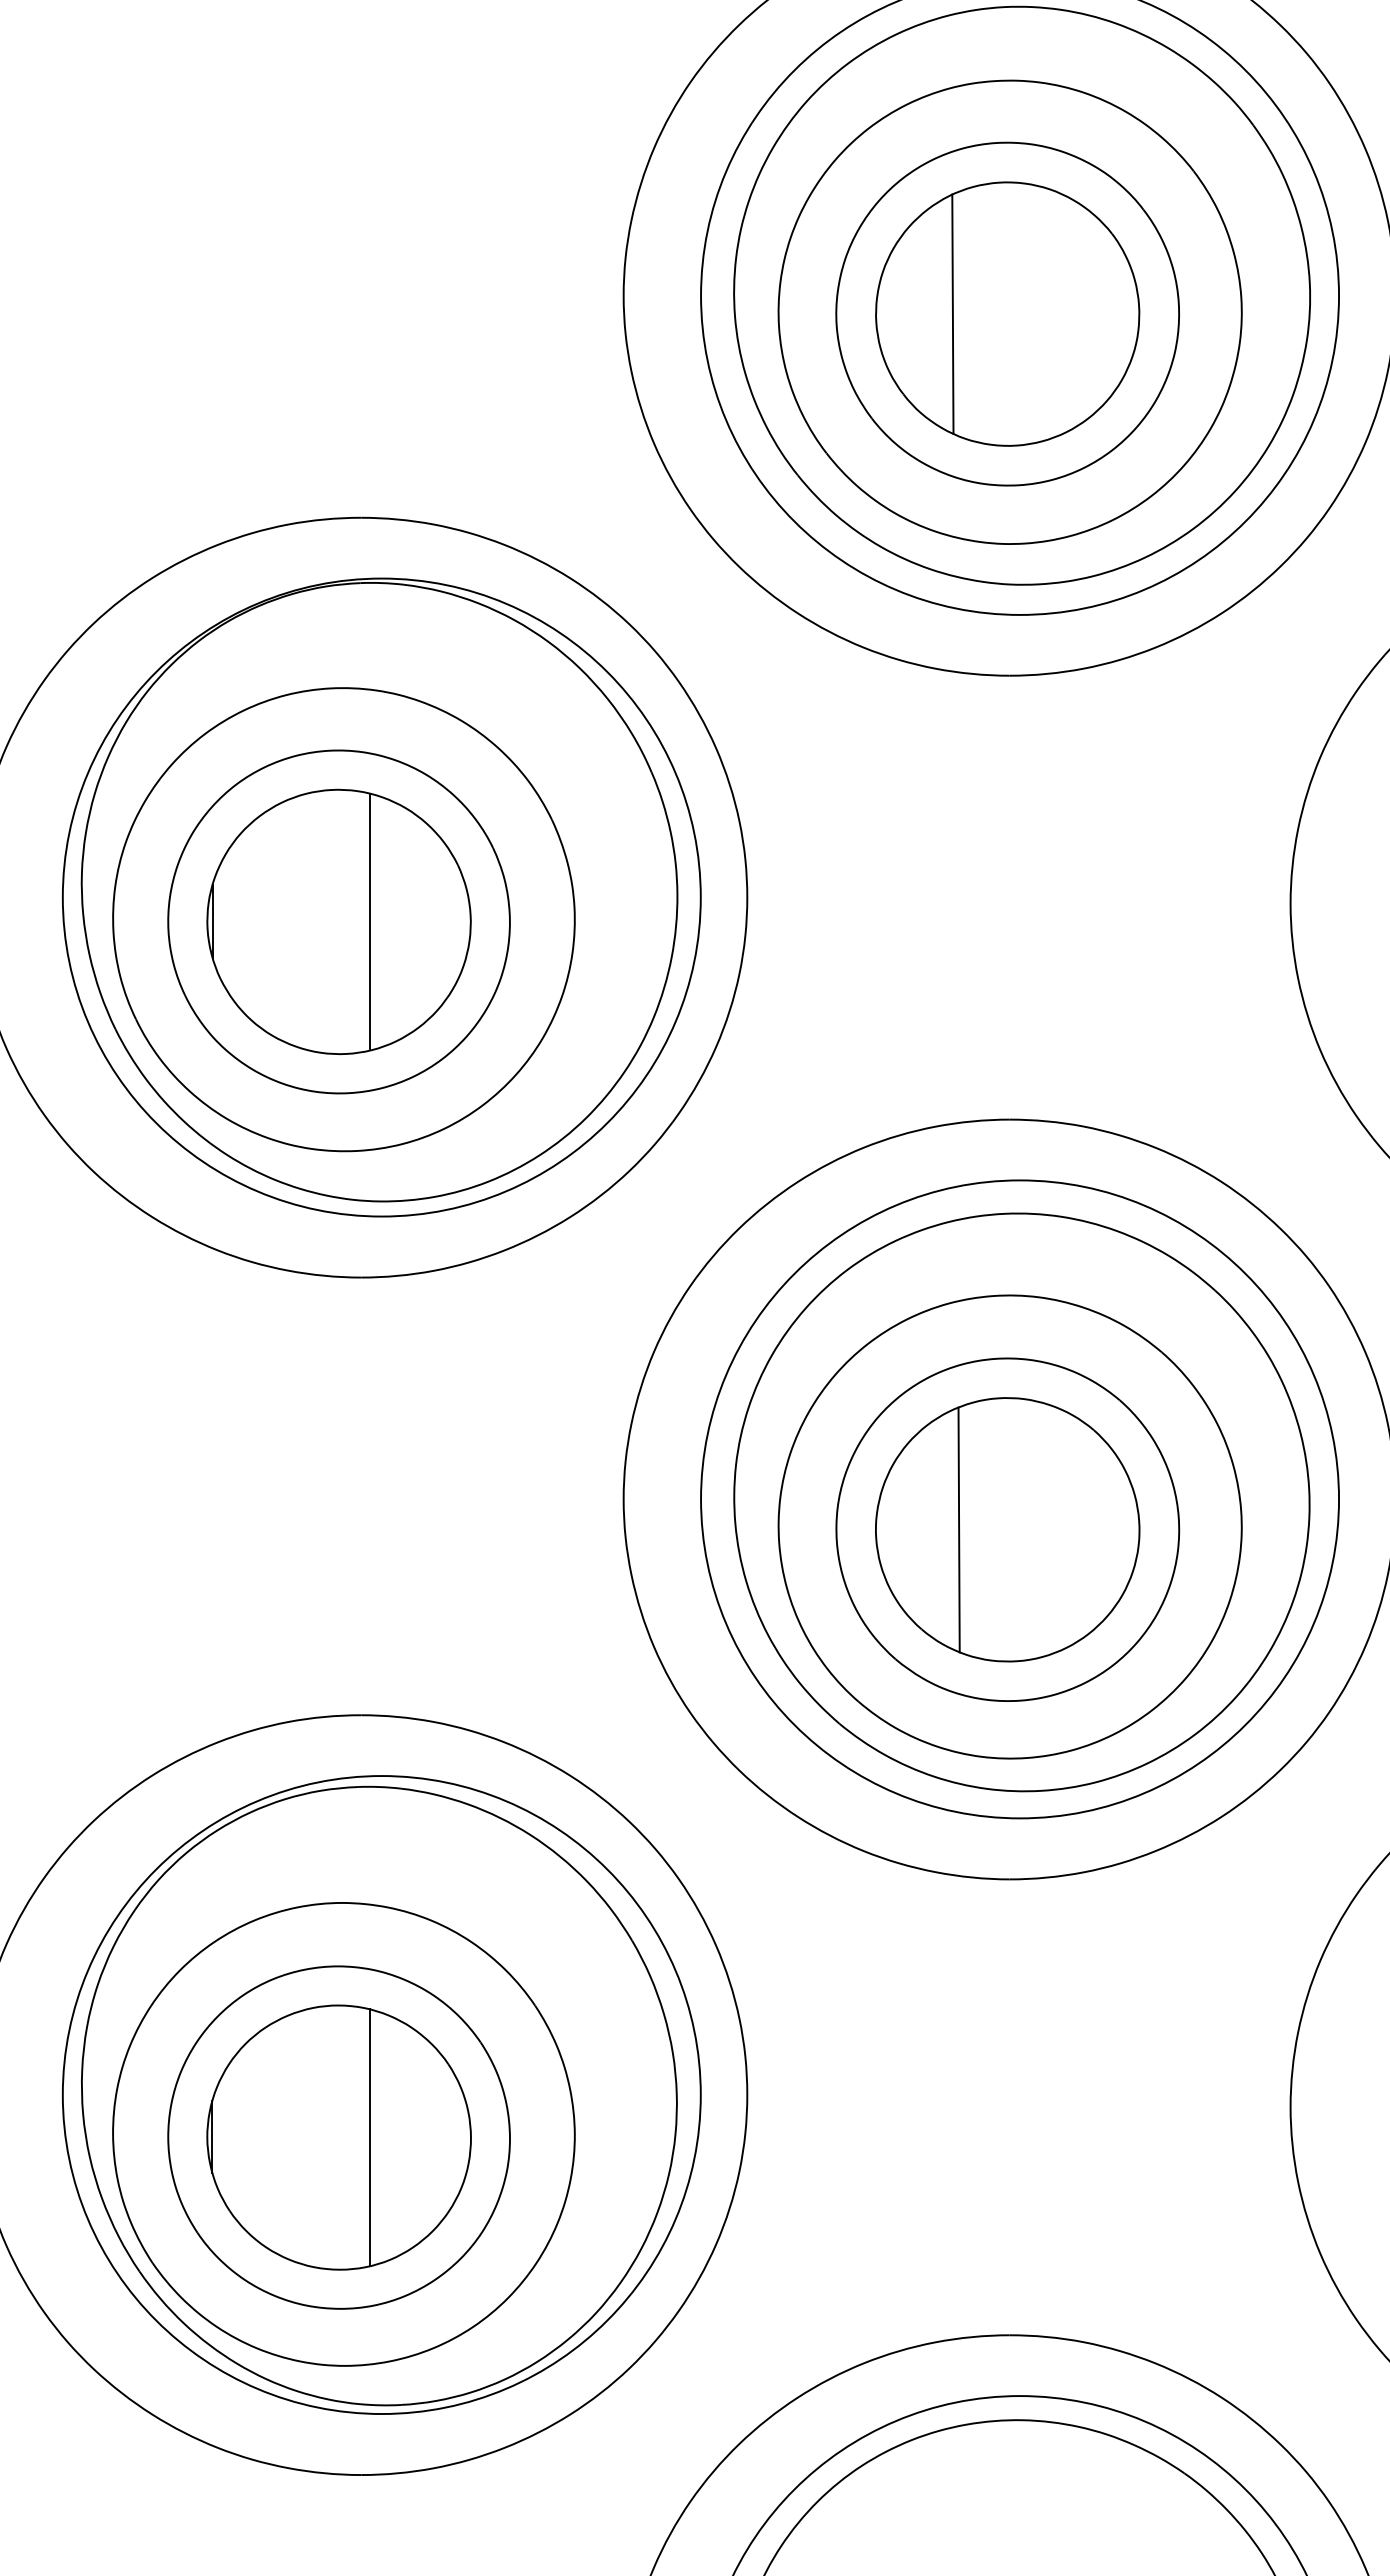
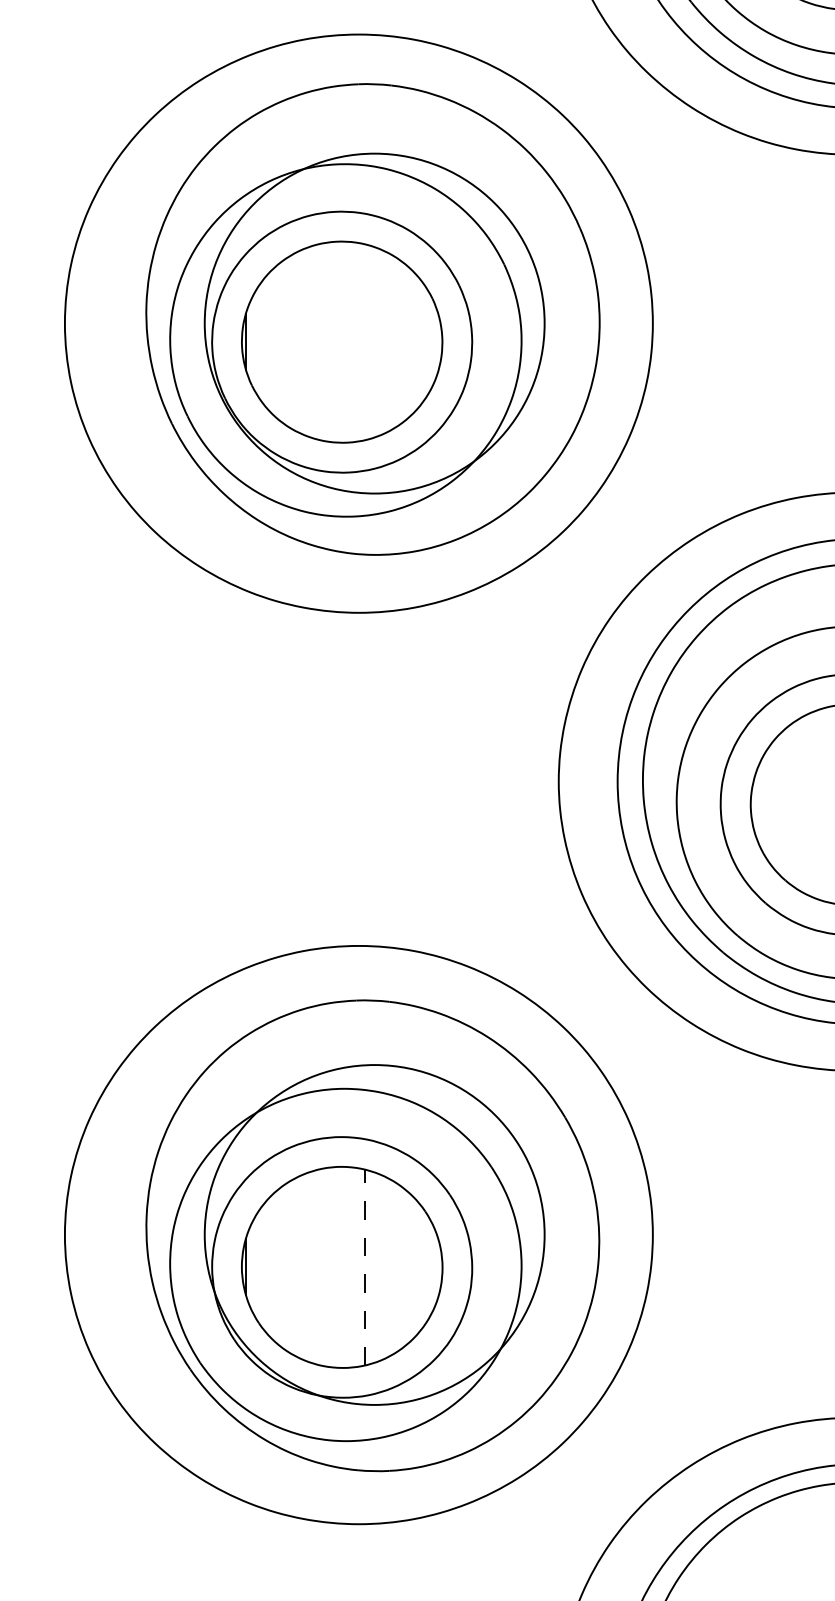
circle: (381, 897) -> (374, 323), size x0.7
line: (369, 921) -> (365, 341), removed
line: (958, 1529) -> (813, 804), removed
circle: (381, 2095) -> (374, 1235), size x0.7
line: (369, 2137) -> (365, 1267), solid -> dashed

